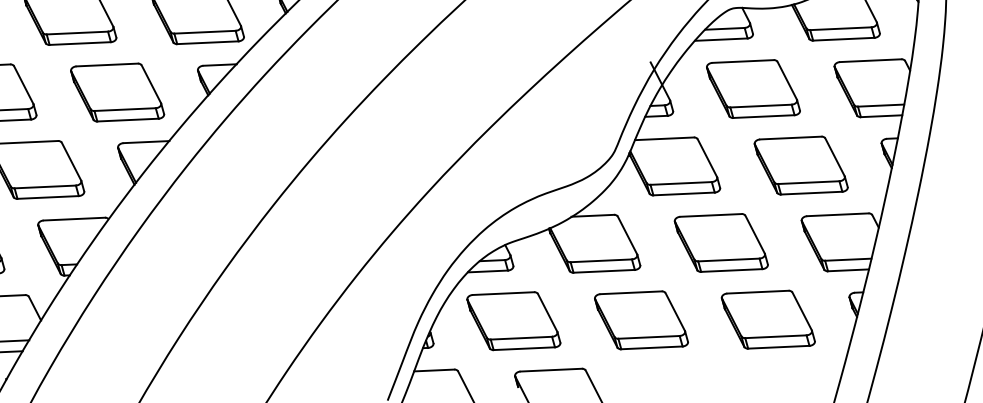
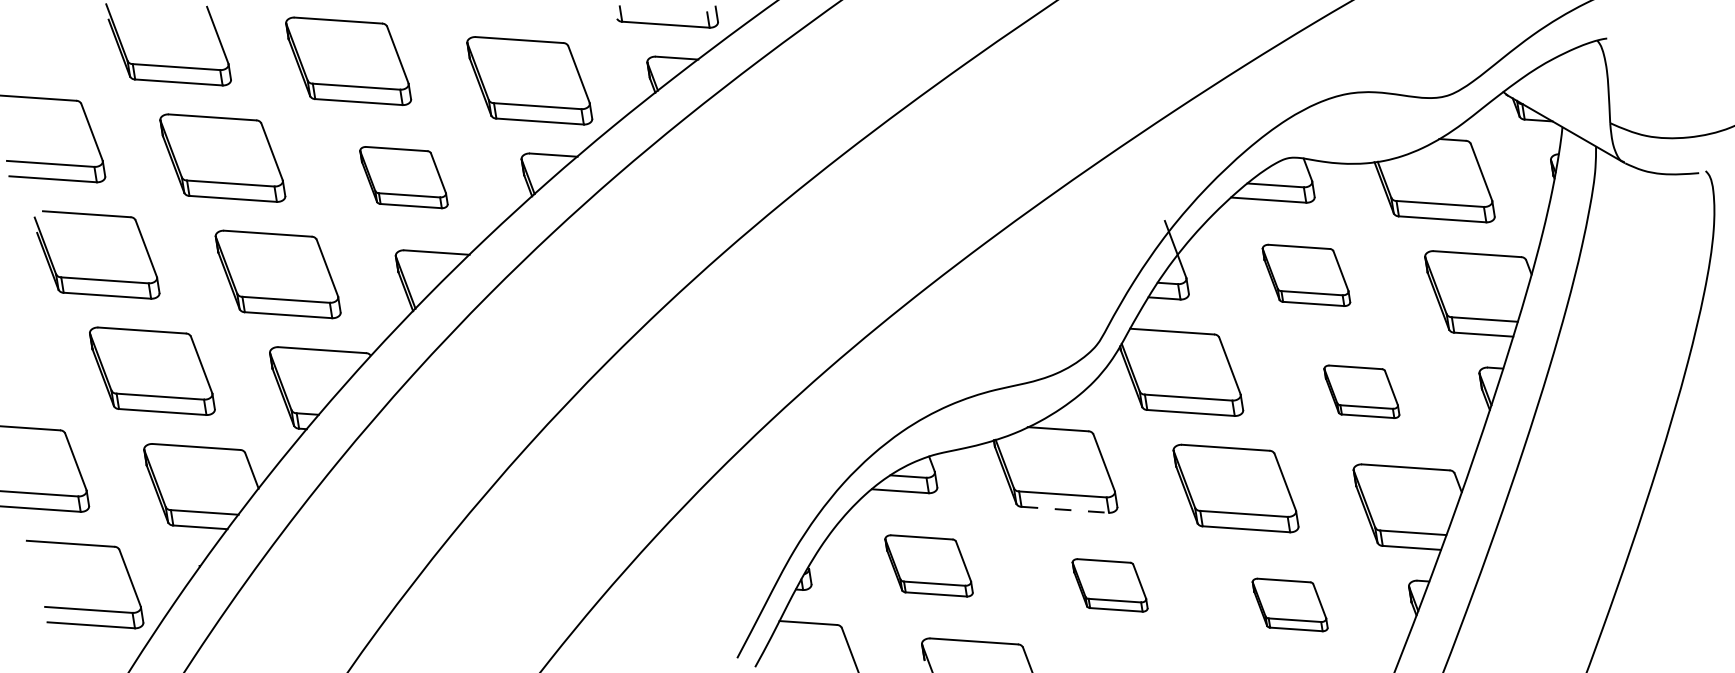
part: (753, 89) -> (1306, 275), size x0.7
part: (117, 92) -> (403, 177), size x0.7
part: (800, 165) -> (1361, 391), size x0.6
line: (604, 271) -> (1065, 509), solid -> dashed
part: (767, 319) -> (1289, 604), size x0.6
part: (513, 320) -> (928, 565), size x0.7
part: (640, 320) -> (1109, 585), size x0.6

